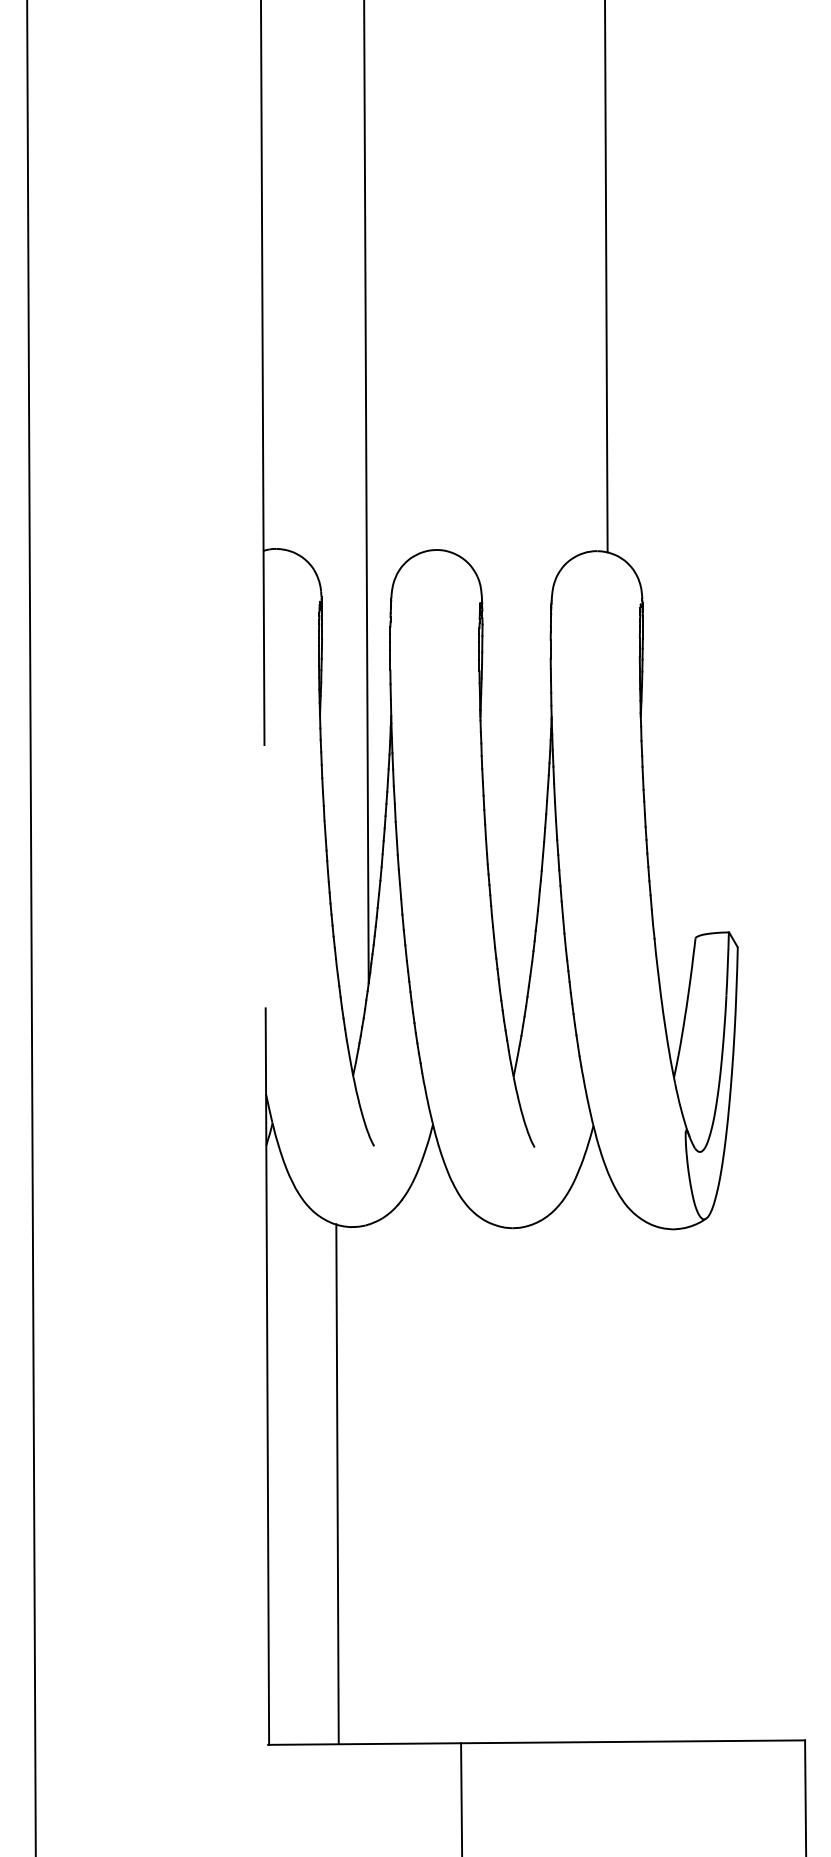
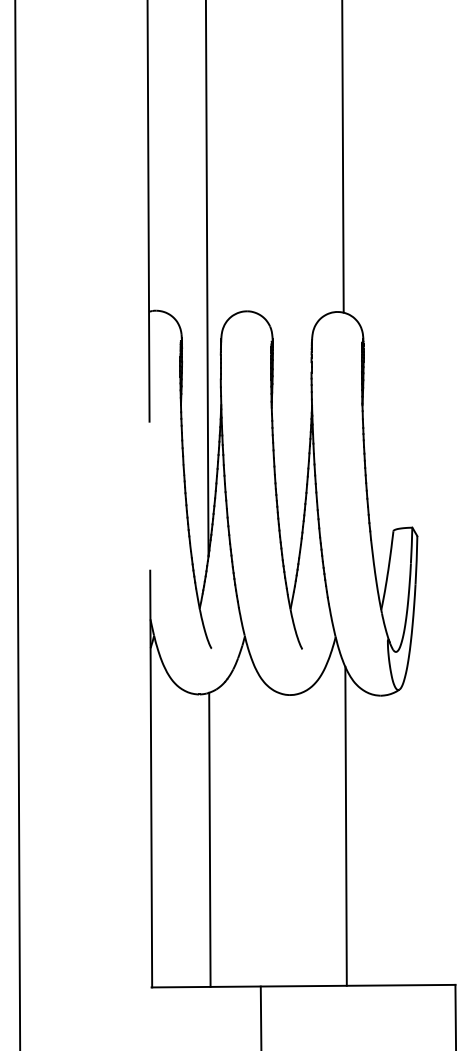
line: (610, 1458) -> (345, 825), added
line: (336, 1483) -> (209, 839), moved

